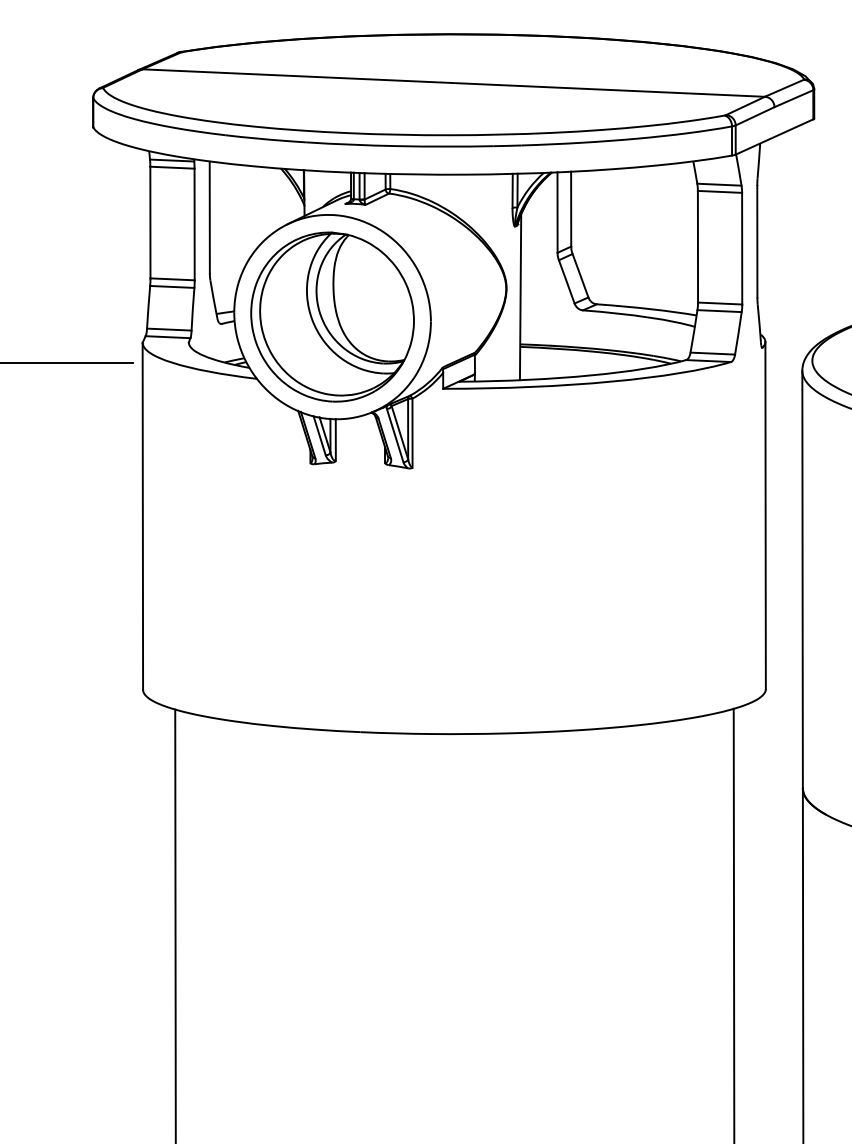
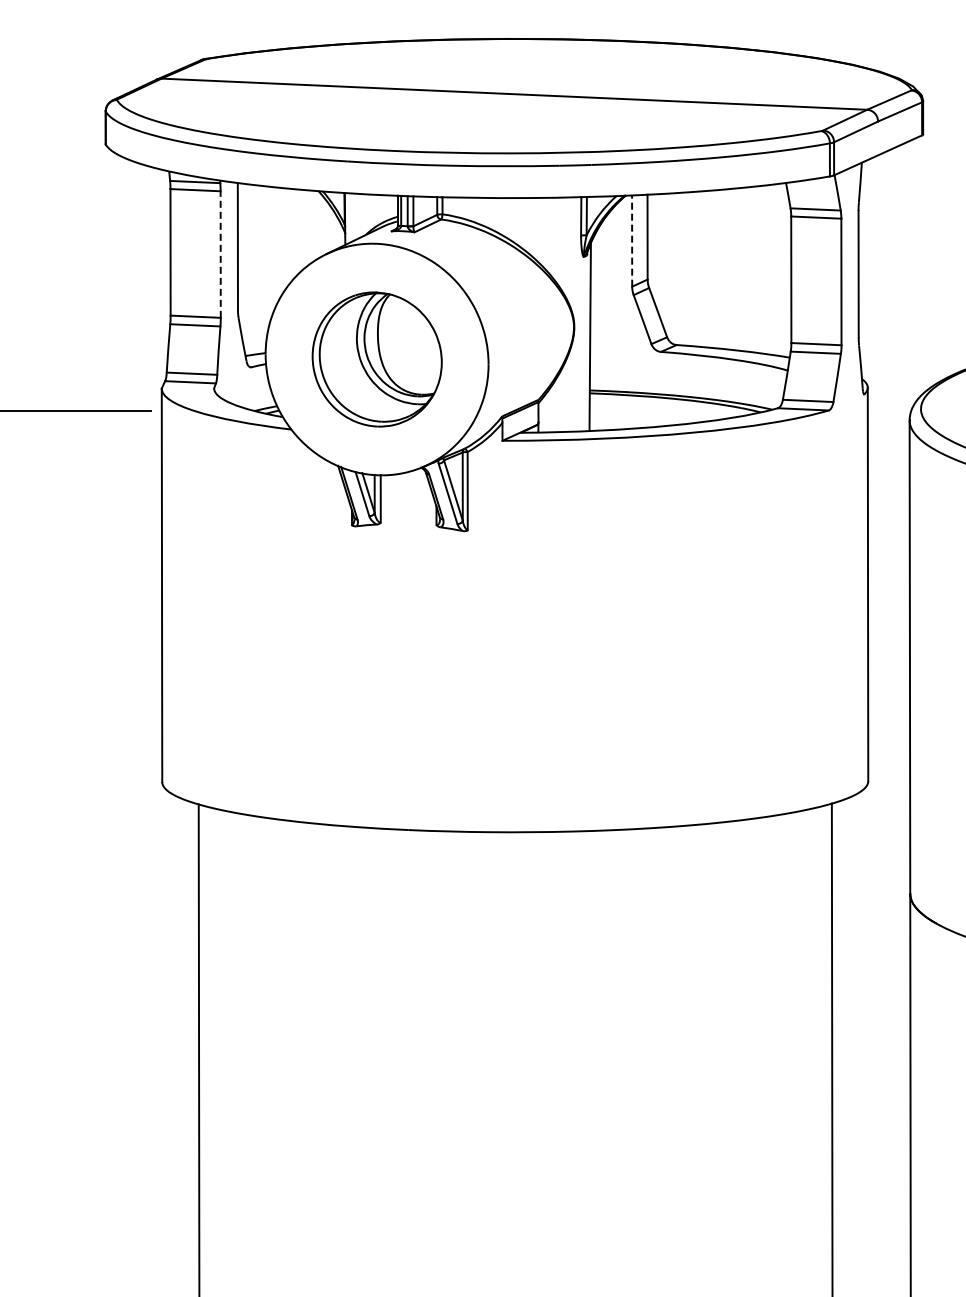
line: (557, 212) -> (632, 241), solid -> dashed
line: (194, 224) -> (220, 254), solid -> dashed
part: (332, 317) -> (377, 359), size x0.7

